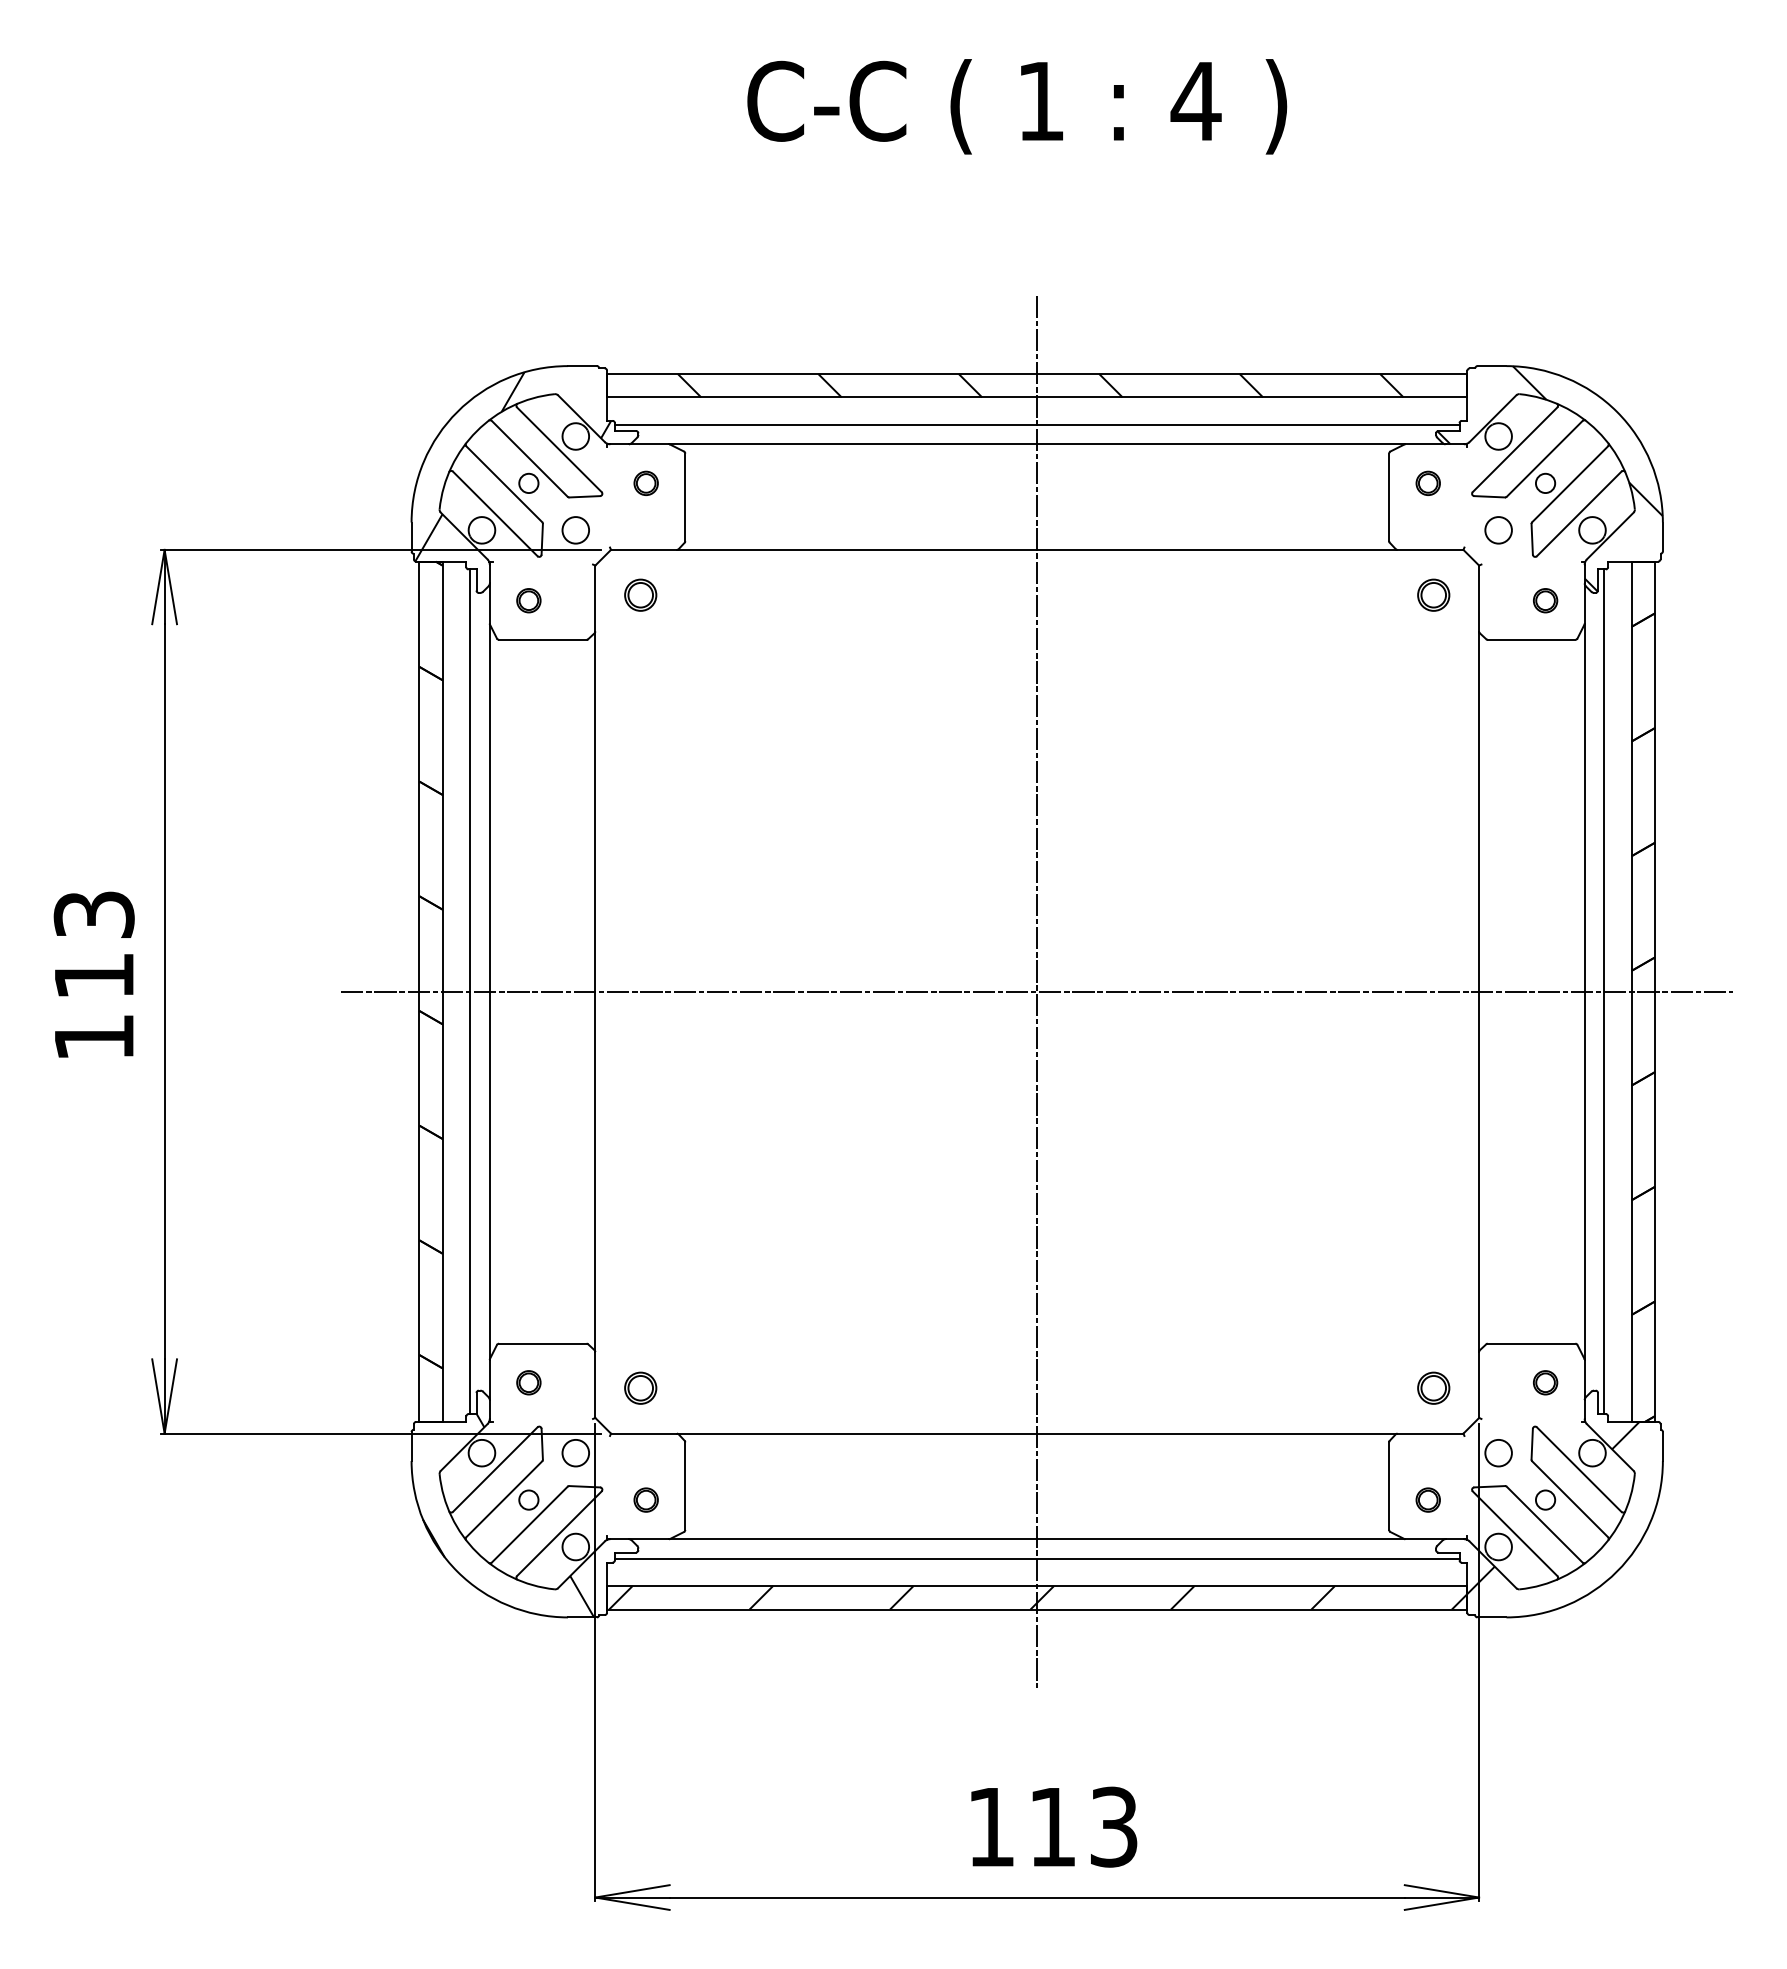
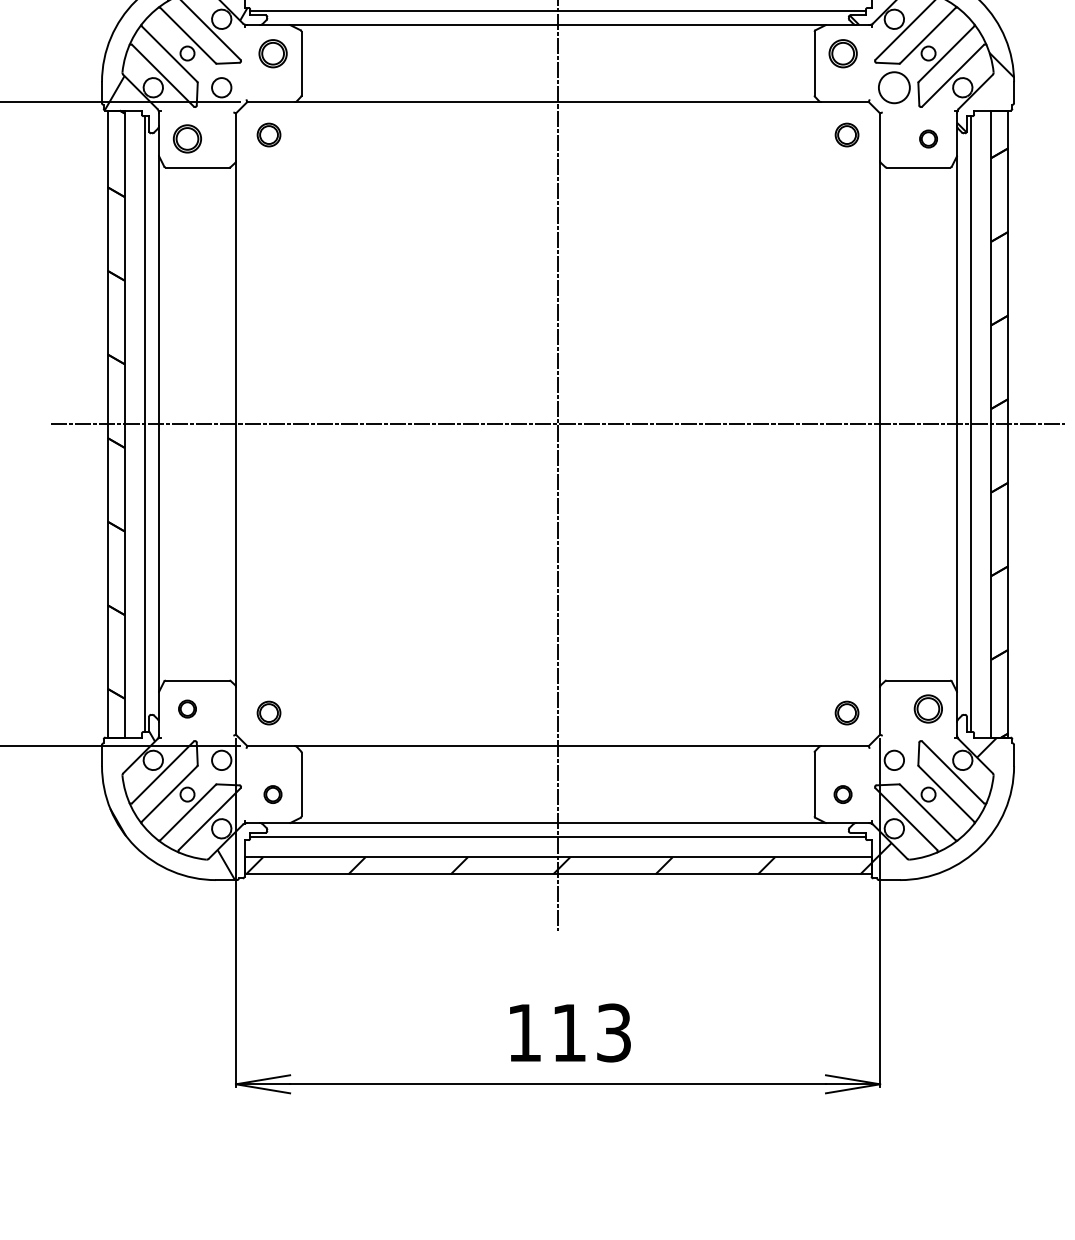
part: (645, 482) -> (272, 52), size x1.6
part: (1427, 482) -> (842, 52), size x1.6
circle: (1498, 530) -> (894, 87), size x1.6
part: (528, 600) -> (187, 138), size x1.6
part: (1545, 1382) -> (928, 708), size x1.6

